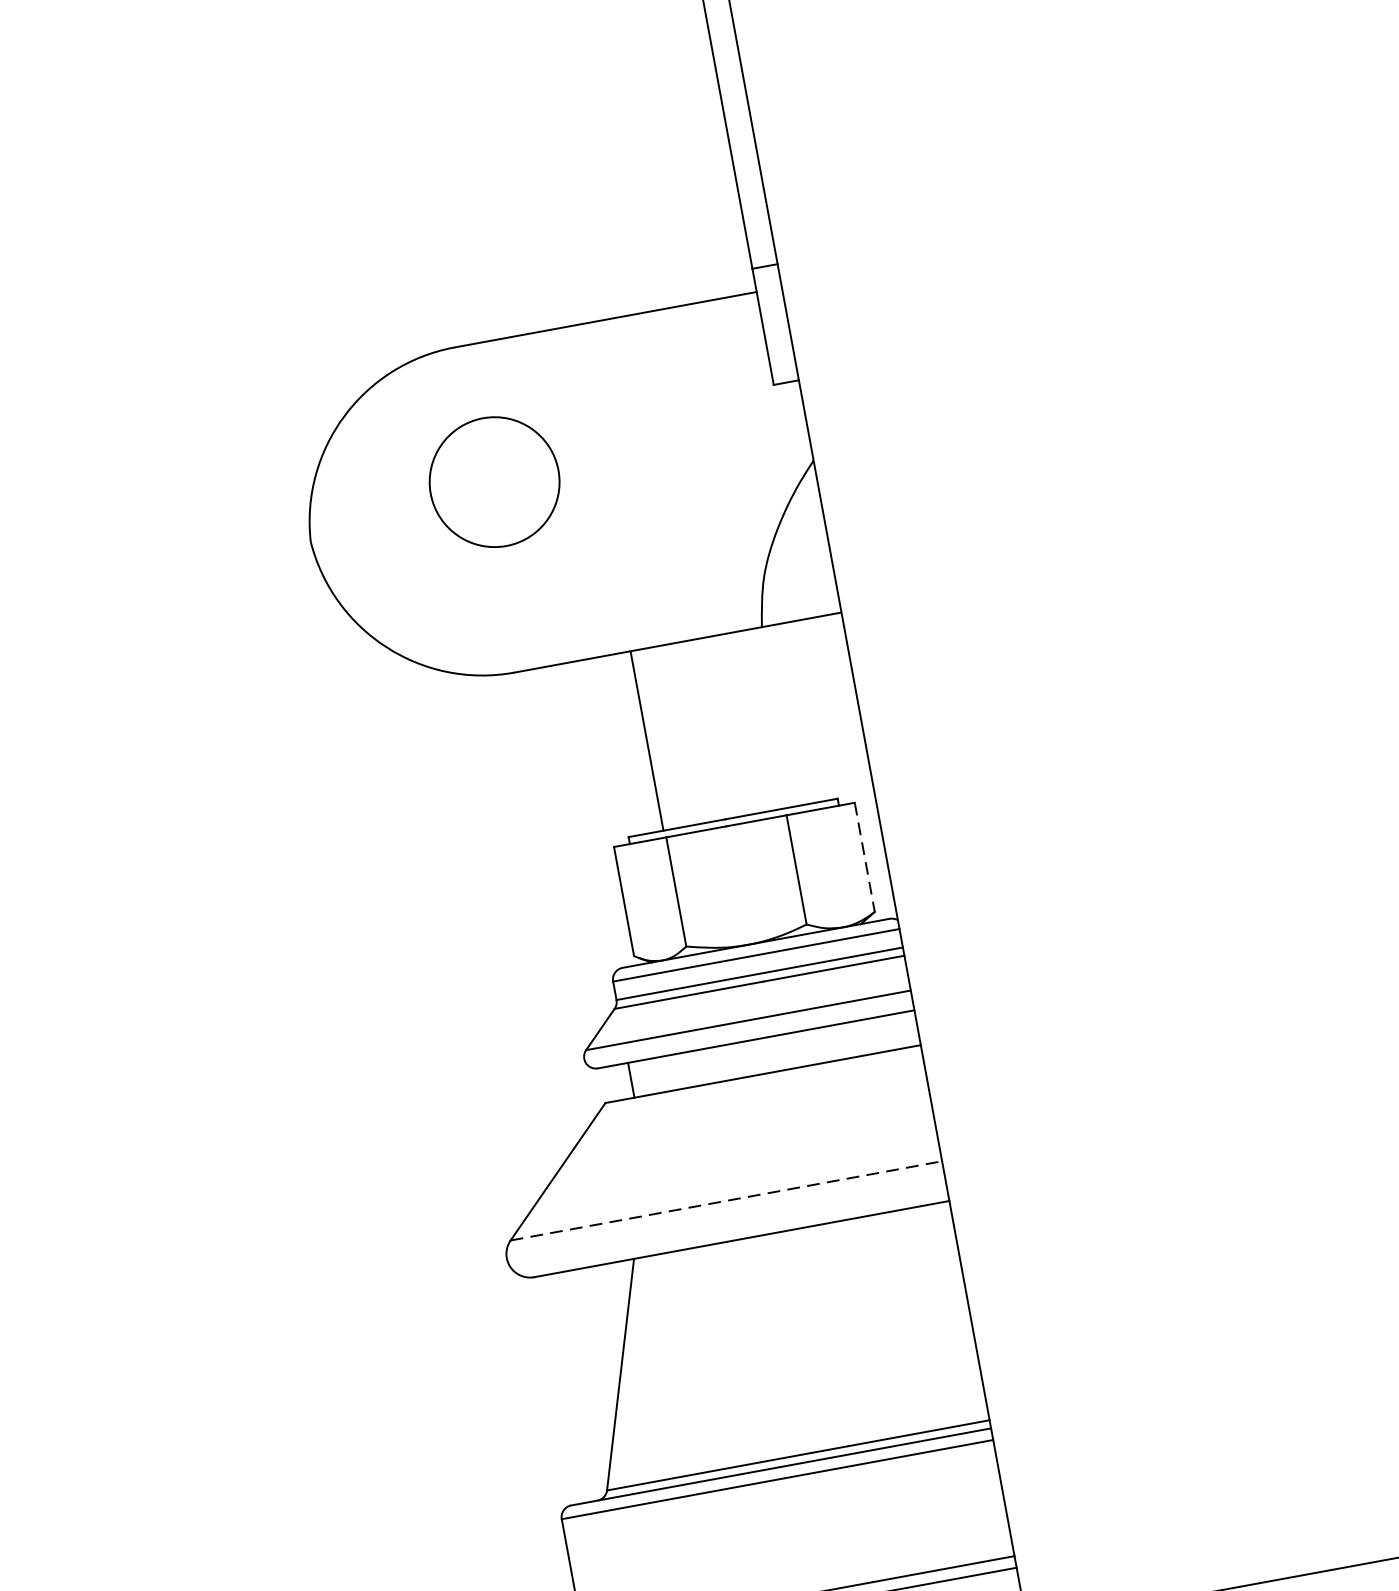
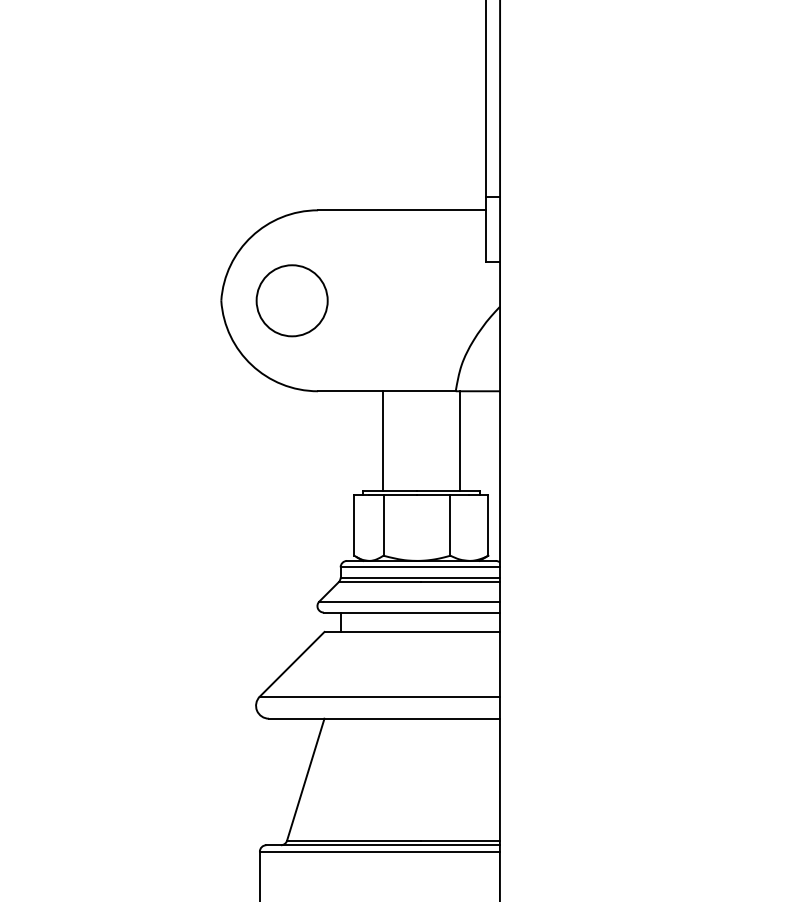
circle: (493, 481) -> (291, 300), moved
line: (787, 715) -> (460, 441), added
line: (865, 857) -> (488, 525), dashed -> solid
line: (727, 1200) -> (380, 696), dashed -> solid

